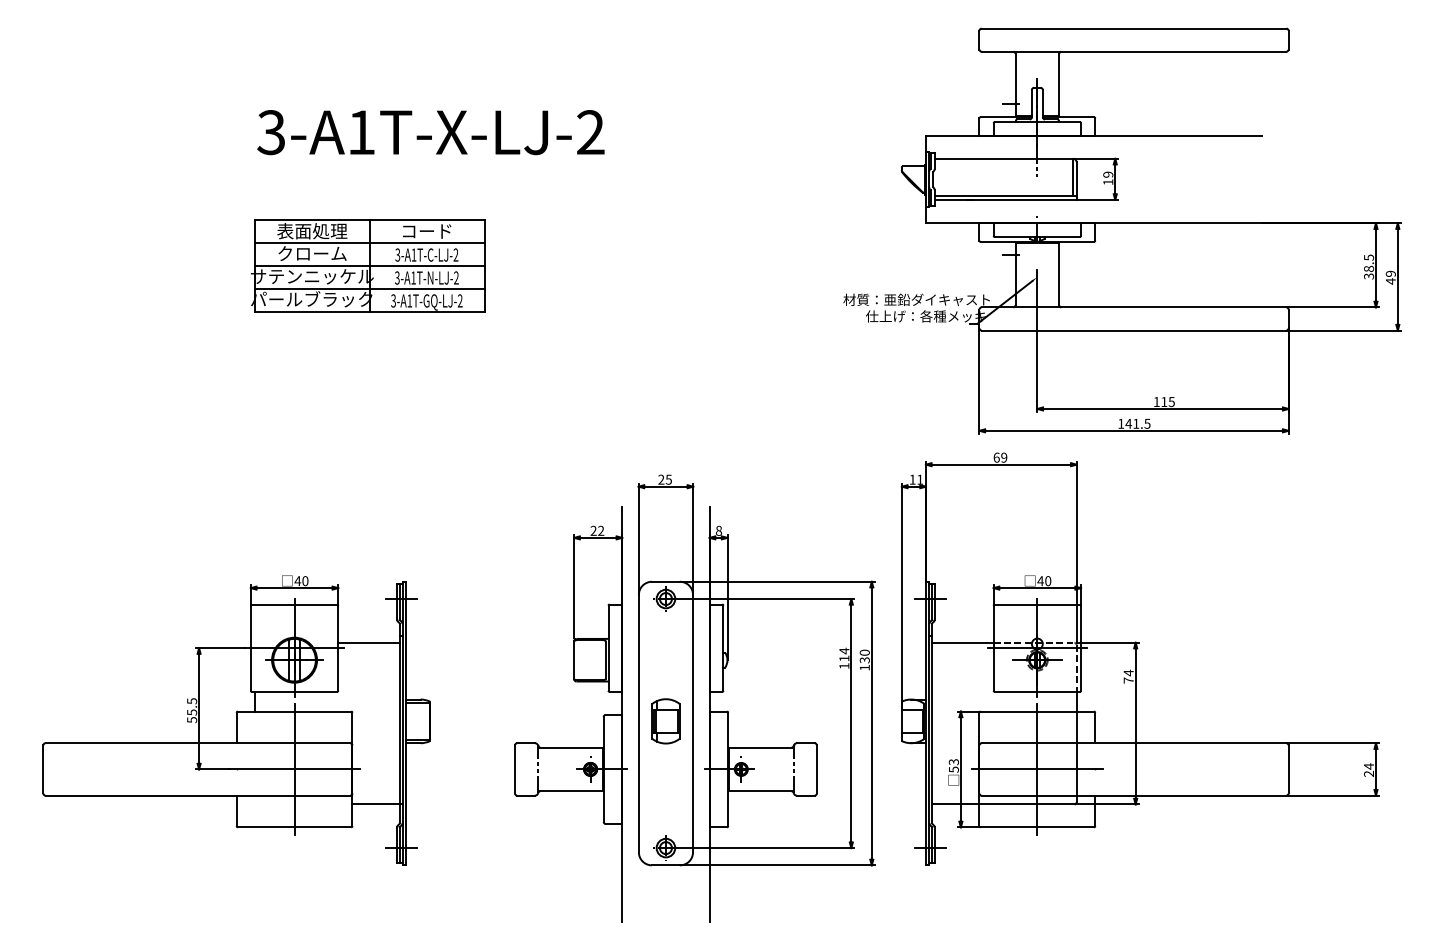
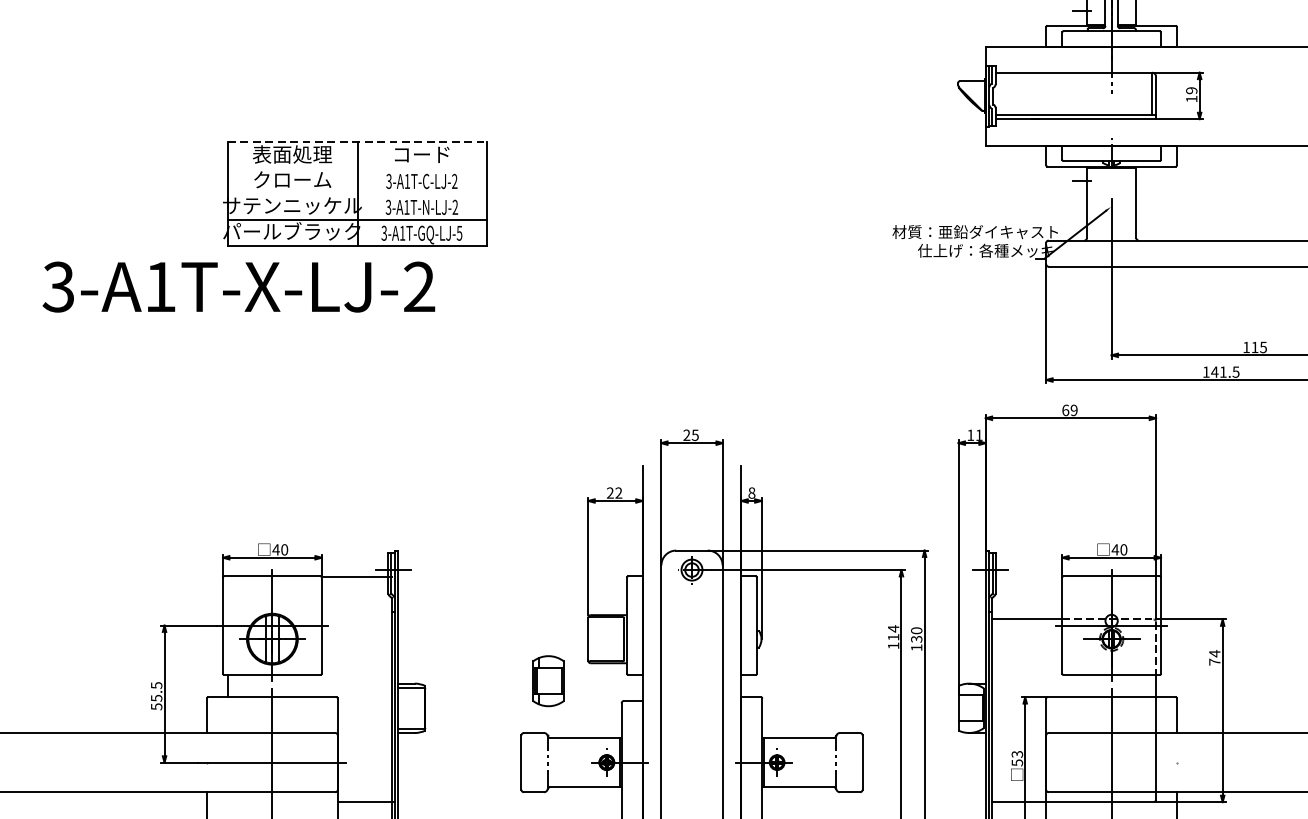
text: (430, 132) -> (238, 287), moved
line: (369, 219) -> (357, 141), solid -> dashed
line: (369, 242) -> (357, 167), removed
line: (369, 265) -> (357, 193), removed
text: (459, 300) -> (458, 232), 3-A1T-GQ-LJ-2 -> 3-A1T-GQ-LJ-5
line: (369, 642) -> (357, 576), moved
part: (665, 721) -> (548, 681), moved
line: (1036, 769) -> (1110, 762), removed

